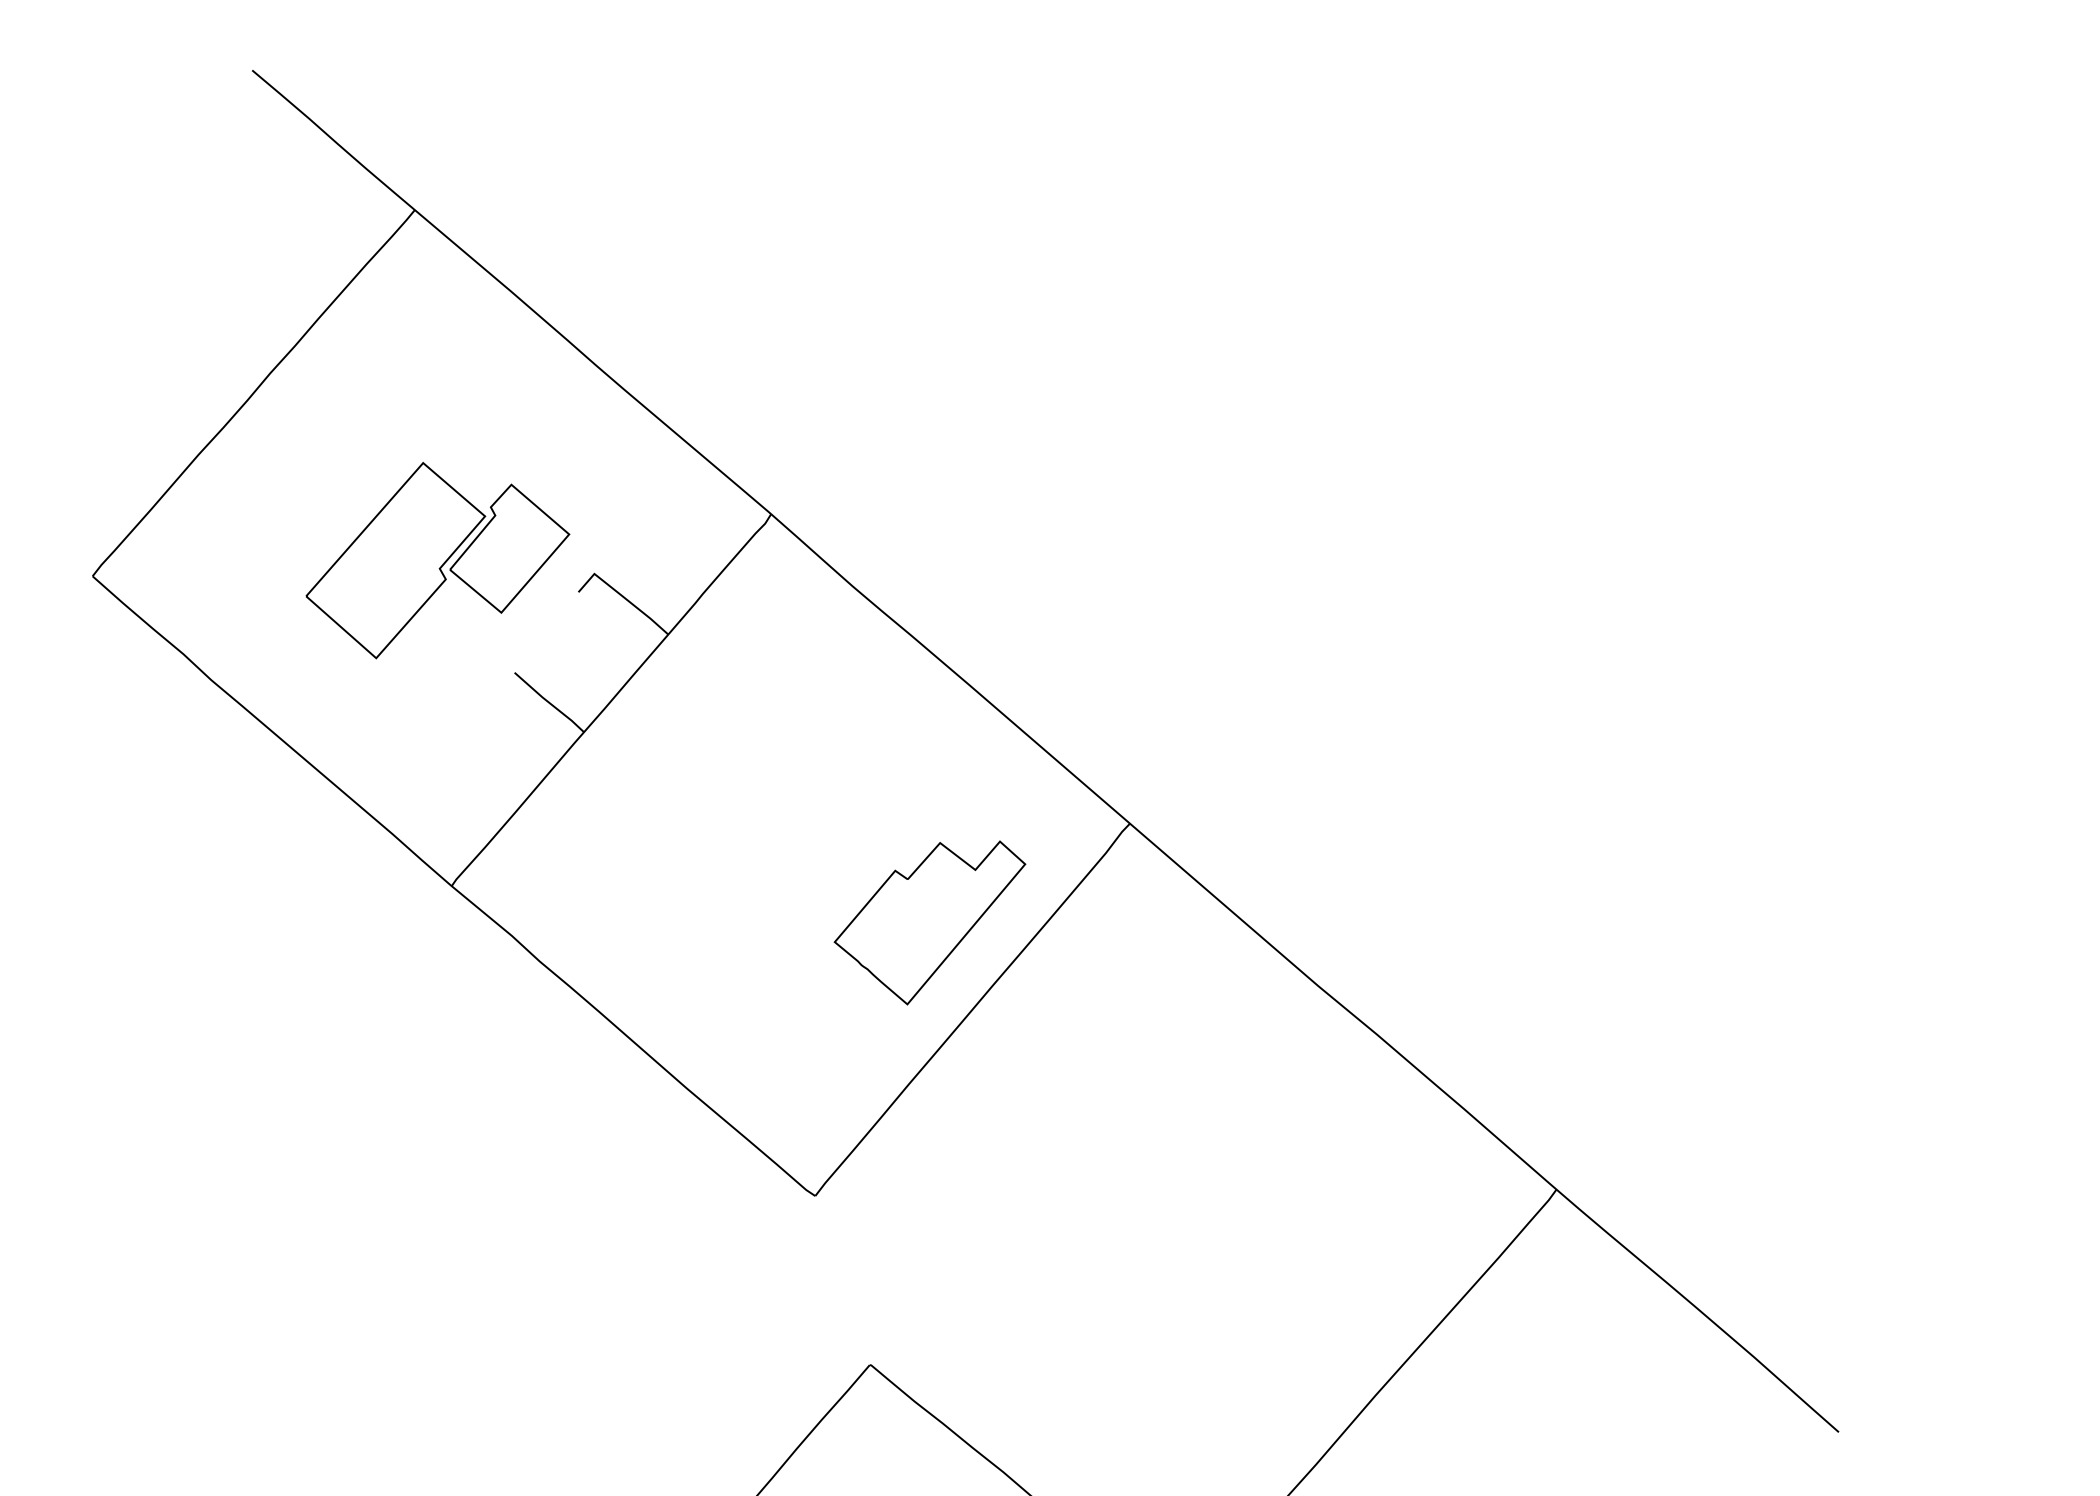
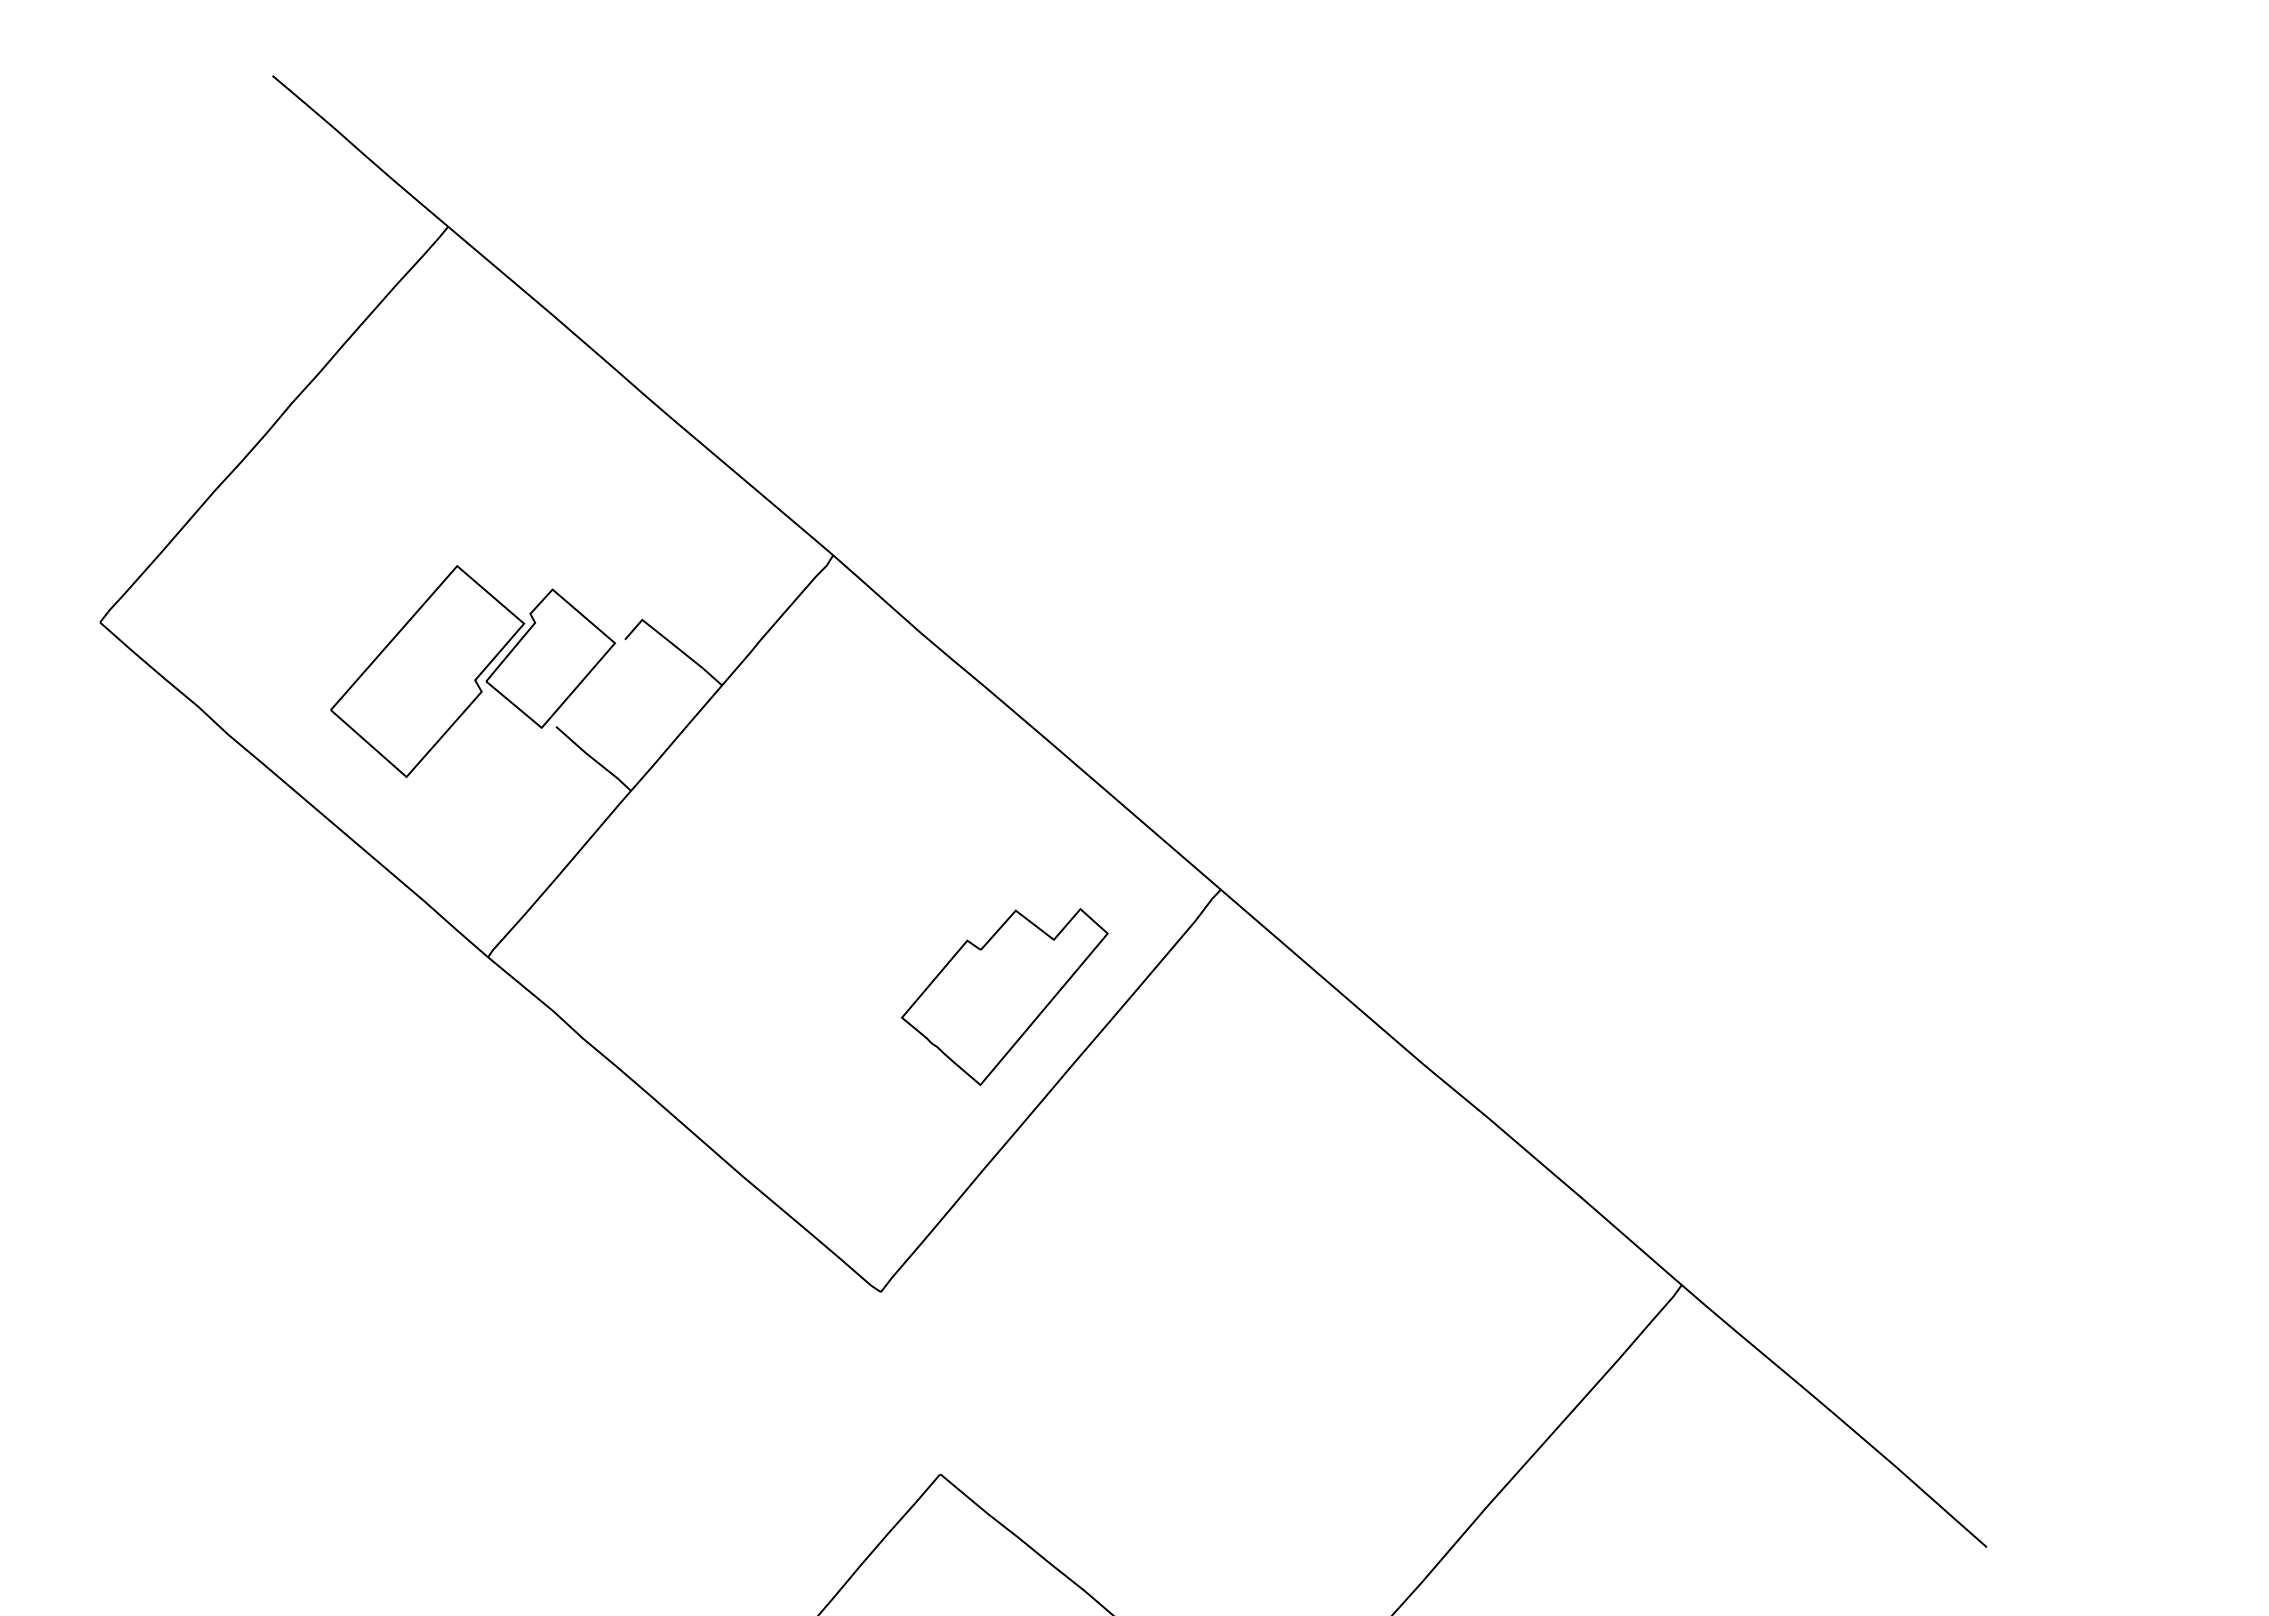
part: (438, 560) -> (473, 671), moved

